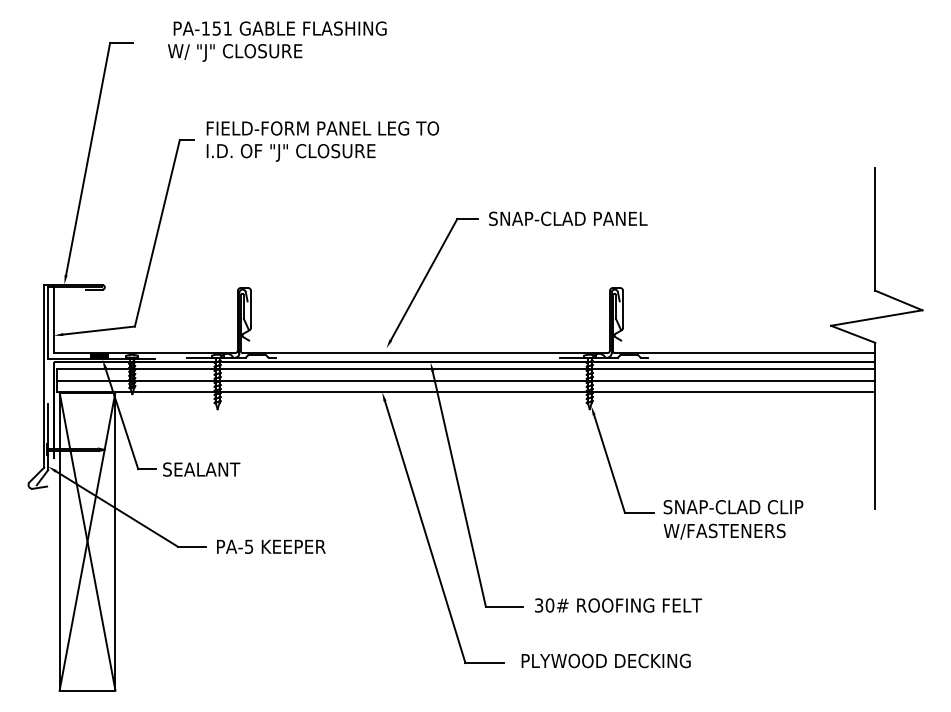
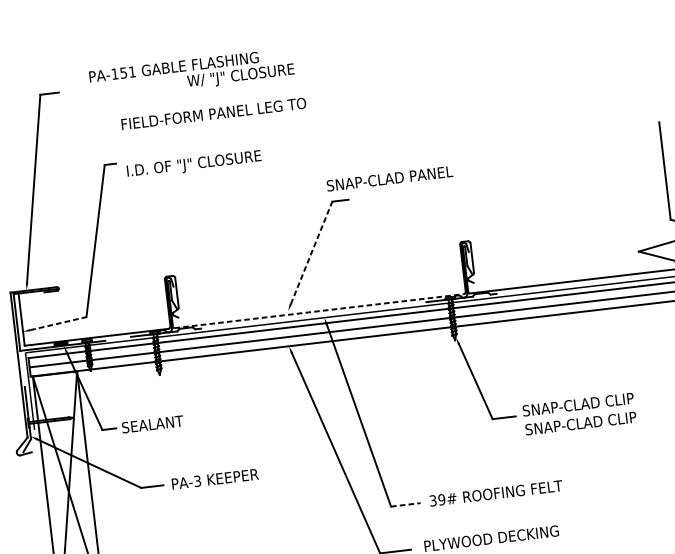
text: (235, 52) -> (241, 76), moved
text: (322, 128) -> (213, 113), moved
text: (568, 218) -> (390, 178), moved
line: (424, 279) -> (311, 252), solid -> dashed
line: (99, 330) -> (58, 323), solid -> dashed
line: (425, 353) -> (319, 311), solid -> dashed
text: (733, 531) -> (580, 423), W/FASTENERS -> SNAP-CLAD CLIP
text: (249, 546) -> (197, 480), PA-5 -> PA-3
text: (549, 605) -> (441, 499), 30# -> 39#
line: (504, 606) -> (405, 504), solid -> dashed

